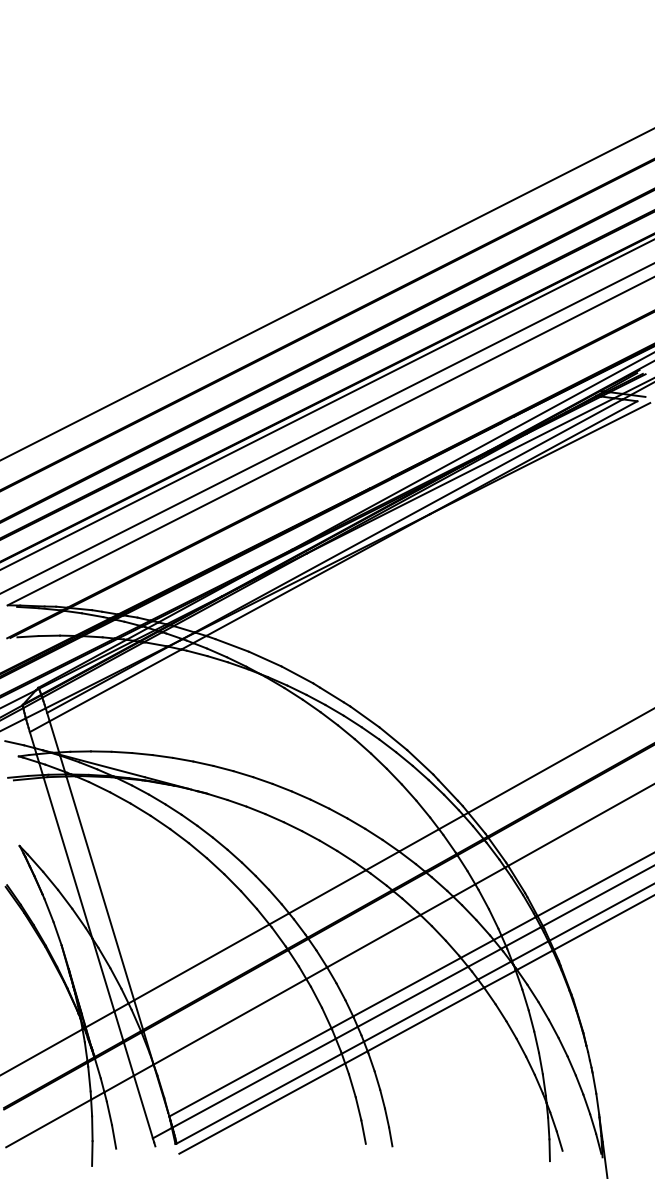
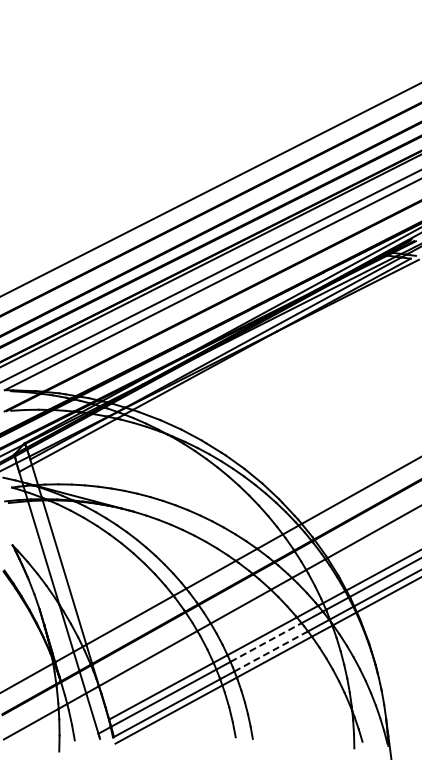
line: (413, 996) -> (266, 642), solid -> dashed
line: (421, 1010) -> (271, 651), solid -> dashed

